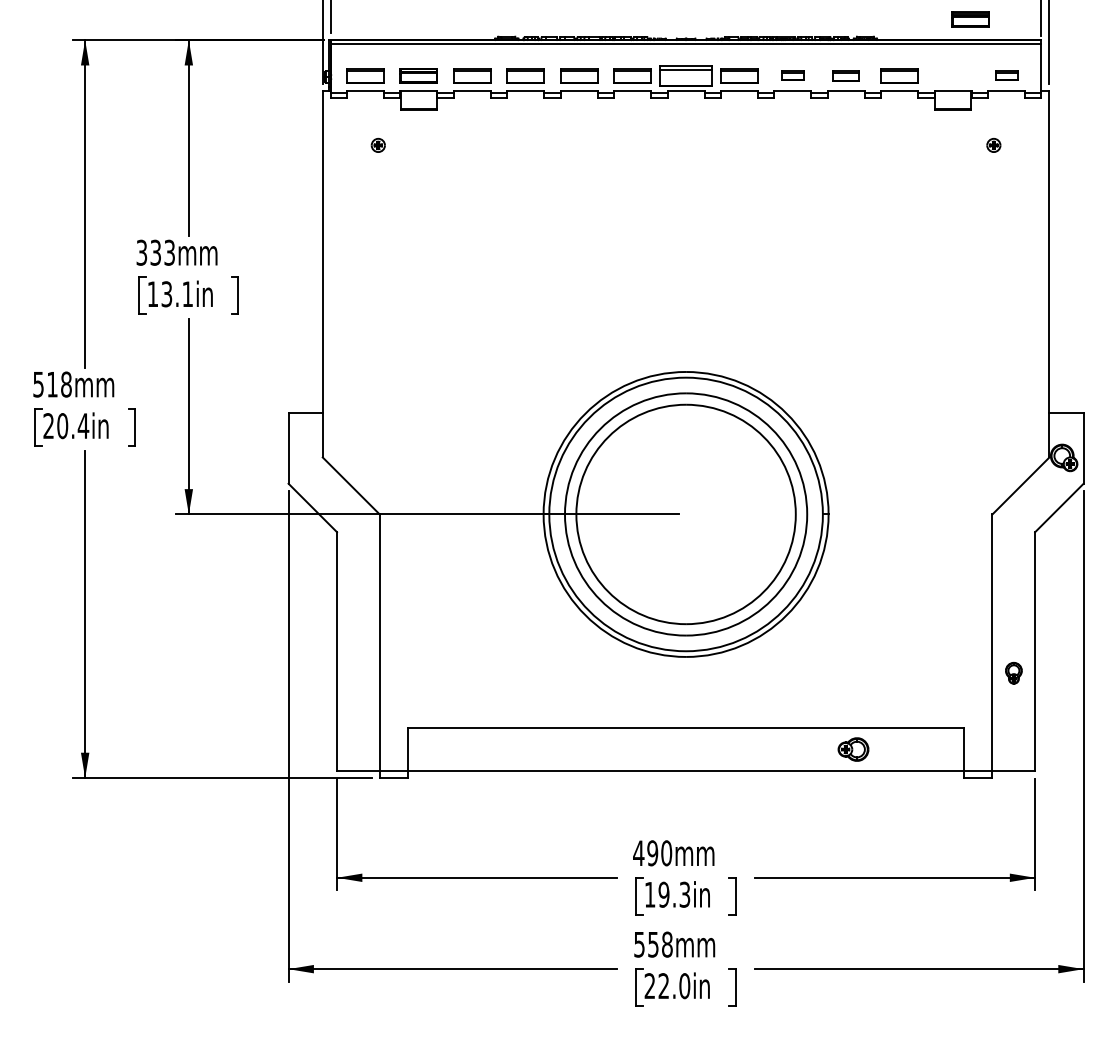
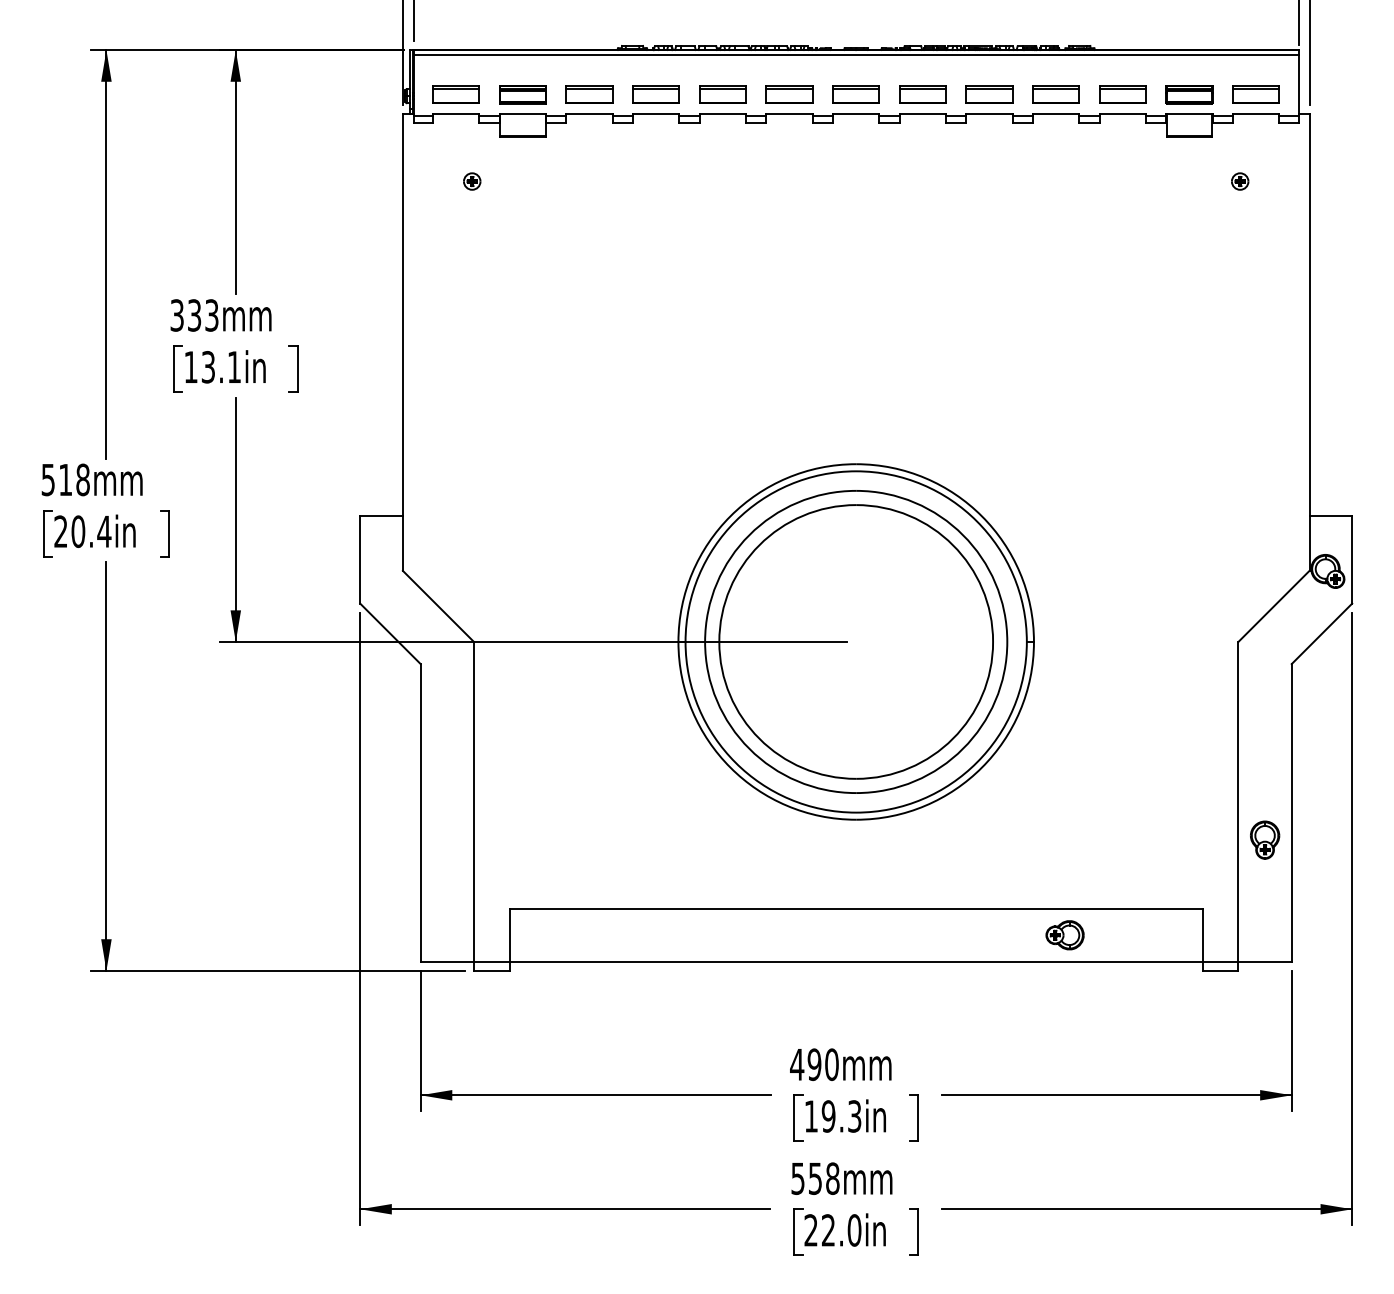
part: (970, 19) -> (1189, 94), moved
part: (685, 75) -> (855, 94), size x0.71
part: (792, 75) -> (989, 94), size x1.67
part: (845, 75) -> (1055, 94), size x1.43
part: (1006, 75) -> (1255, 94), size x1.67
part: (1014, 672) -> (1265, 839), size x1.43

